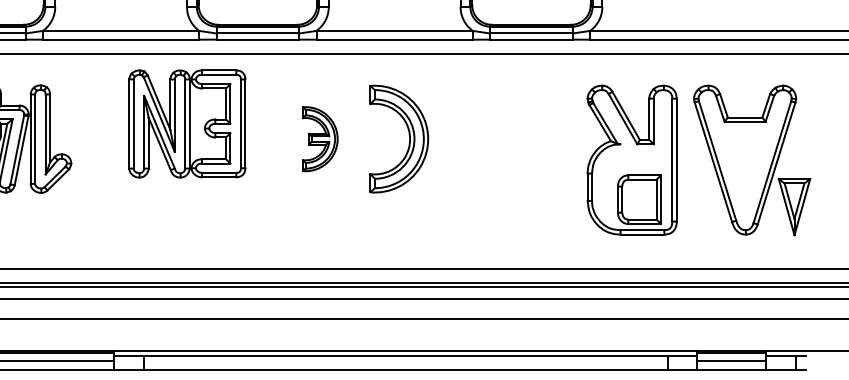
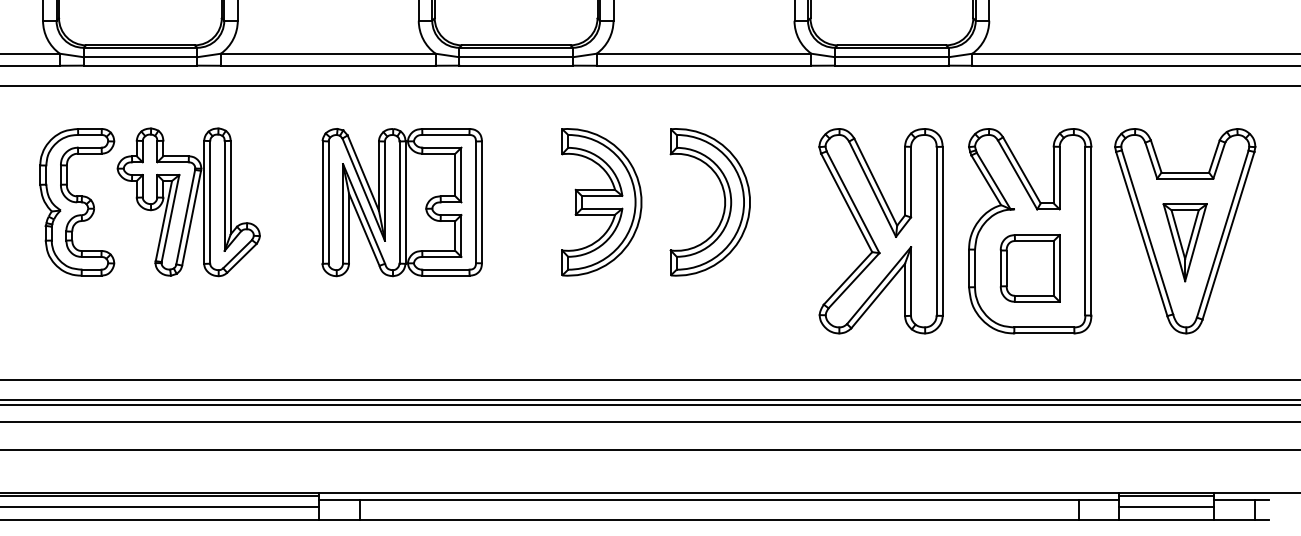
part: (186, 123) -> (401, 202), moved
part: (320, 139) -> (601, 202), size x1.67
part: (523, 160) -> (880, 231), added
part: (638, 199) -> (1029, 268), moved
part: (794, 206) -> (1184, 242), moved

